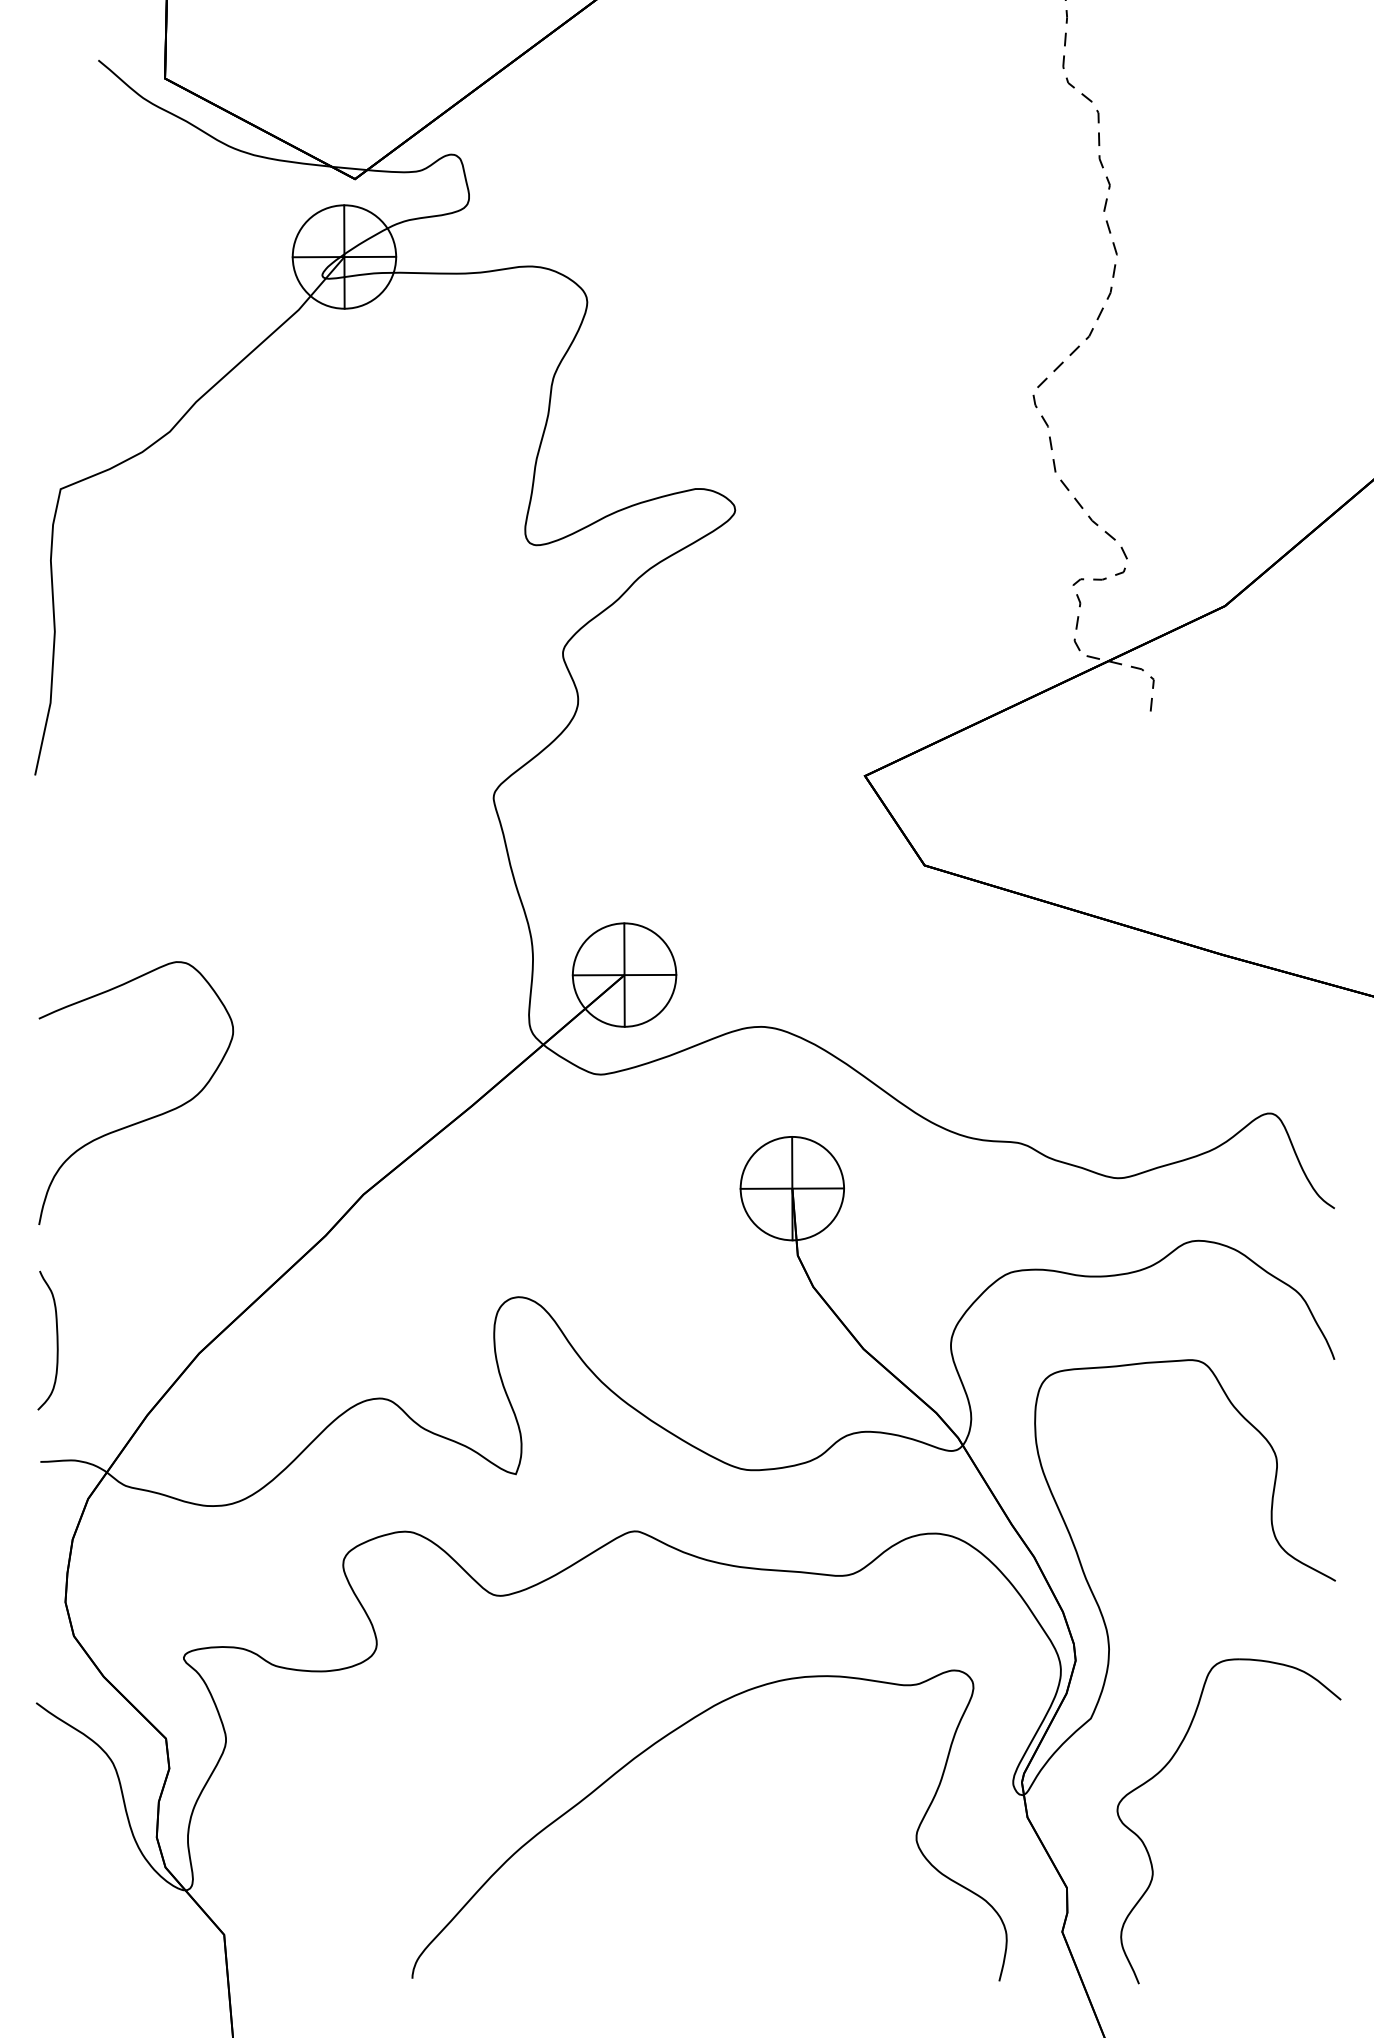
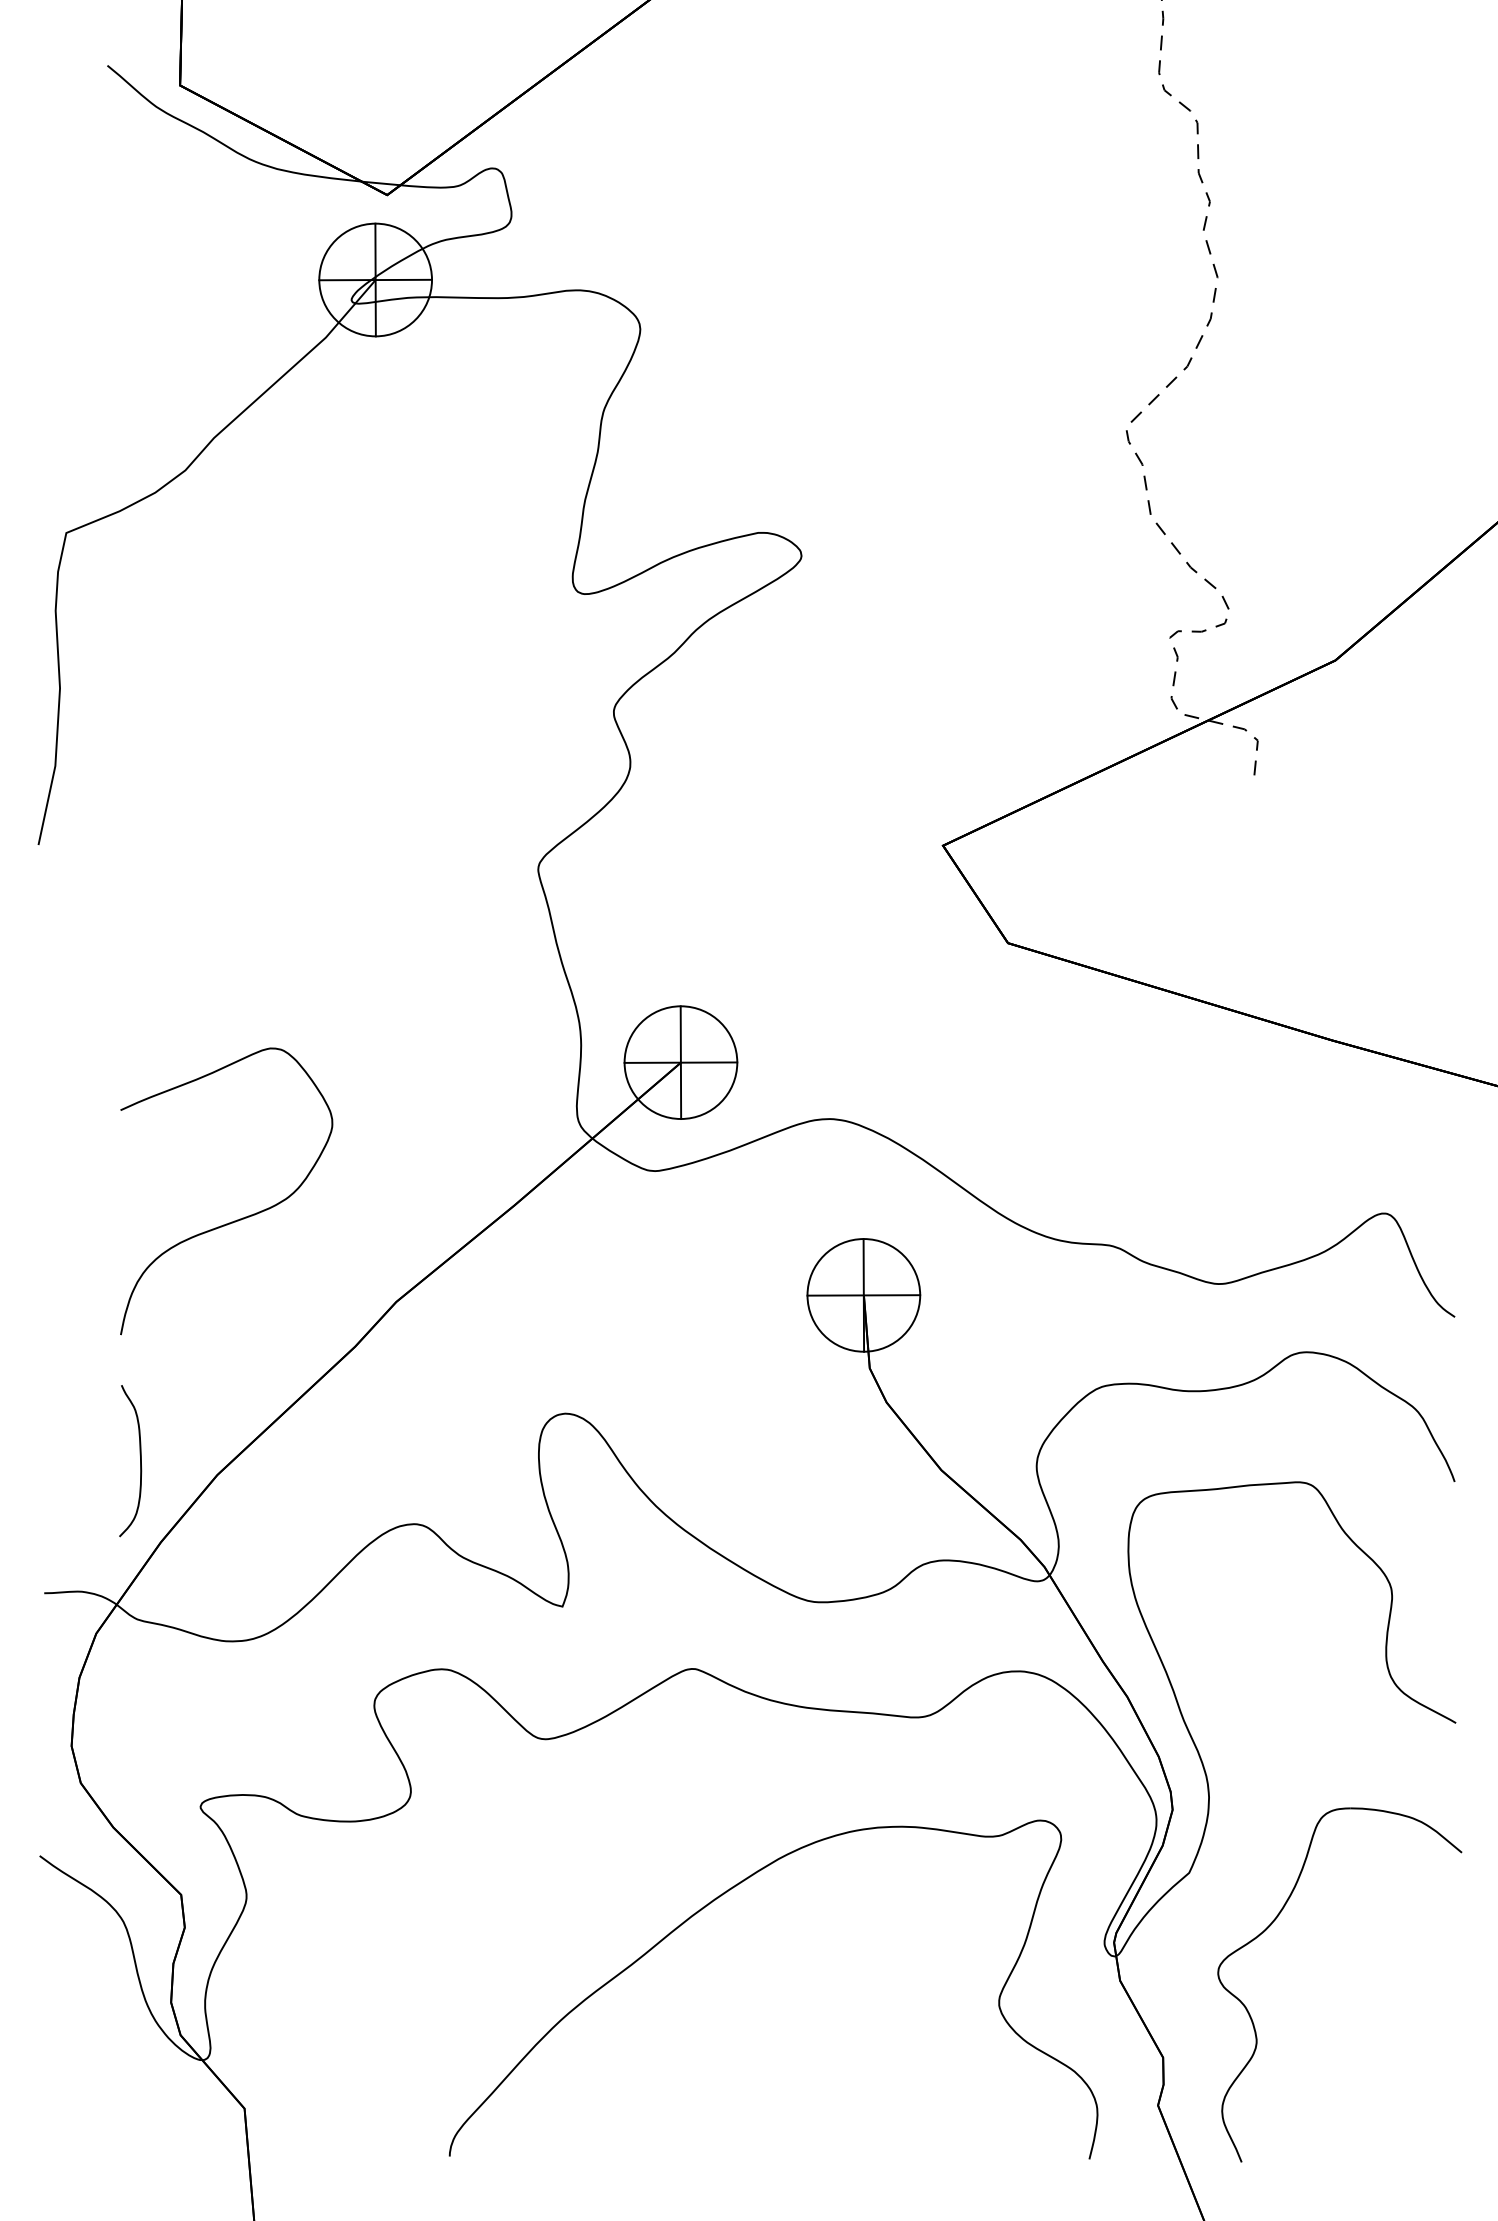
curve: (146, 1119) -> (237, 1219), moved
curve: (57, 1341) -> (140, 1461), moved

